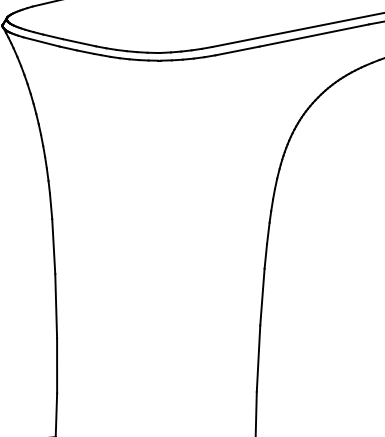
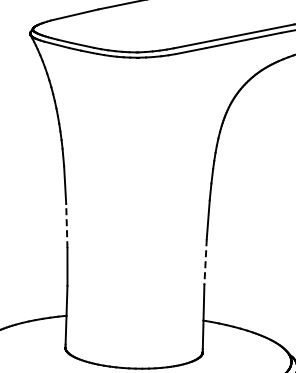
line: (55, 305) -> (66, 225), solid -> dashed
line: (258, 359) -> (205, 262), solid -> dashed

